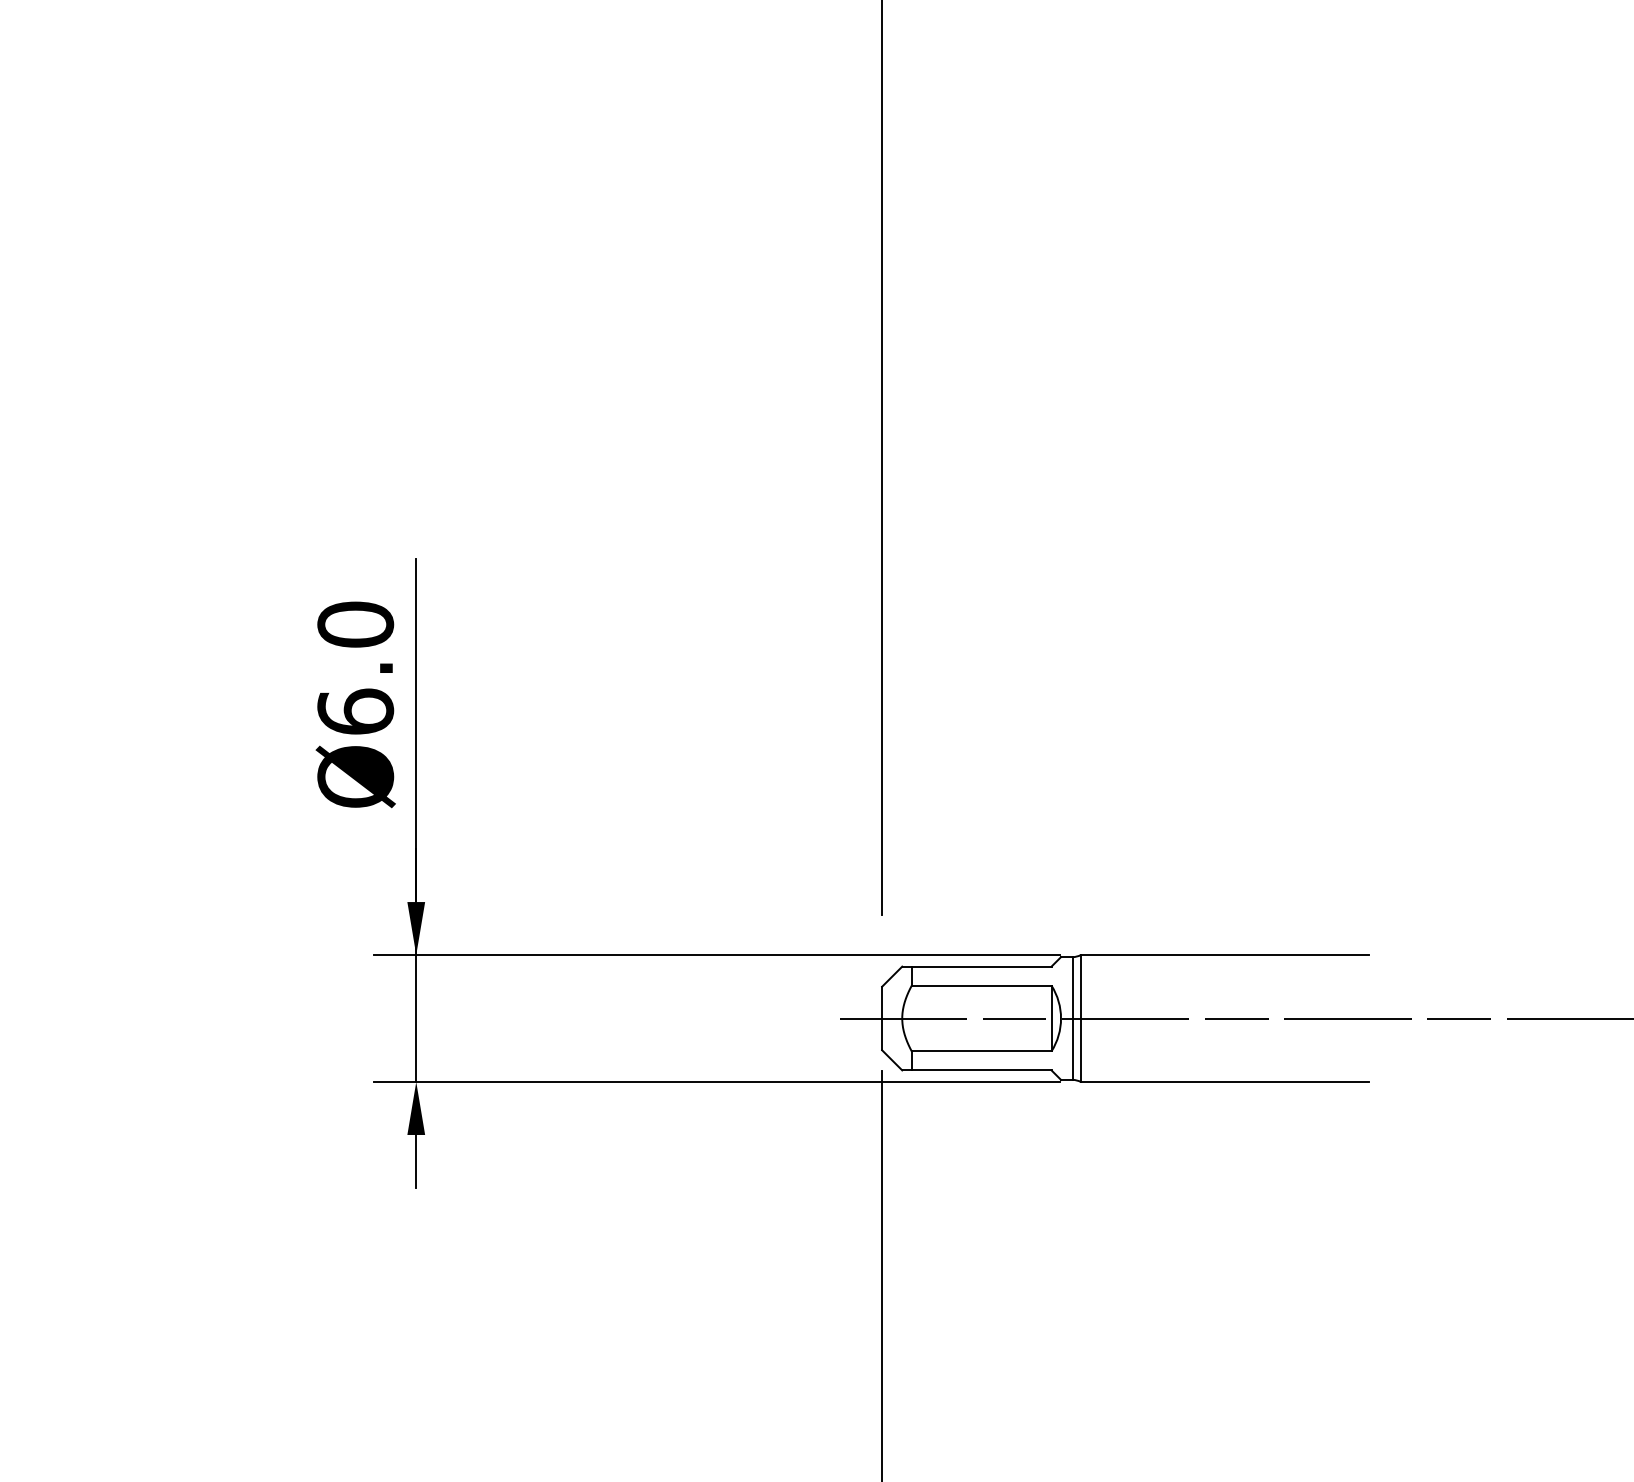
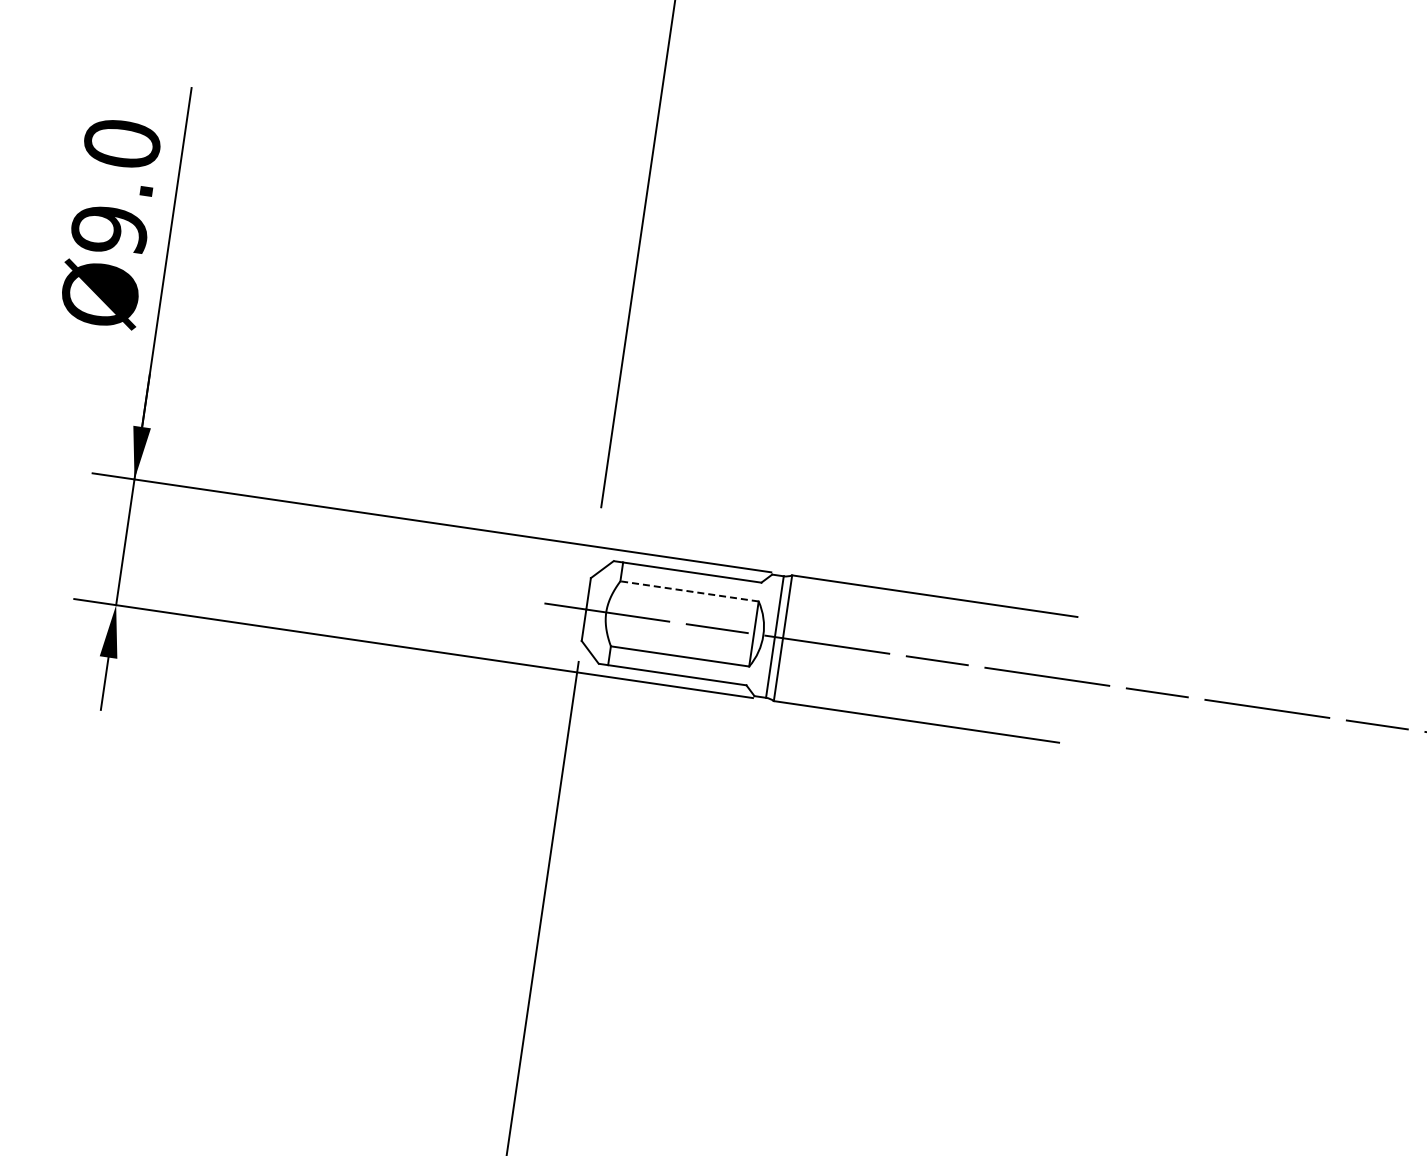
text: (355, 711) -> (109, 229), Ø6.0 -> Ø9.0
line: (981, 985) -> (689, 591), solid -> dashed

